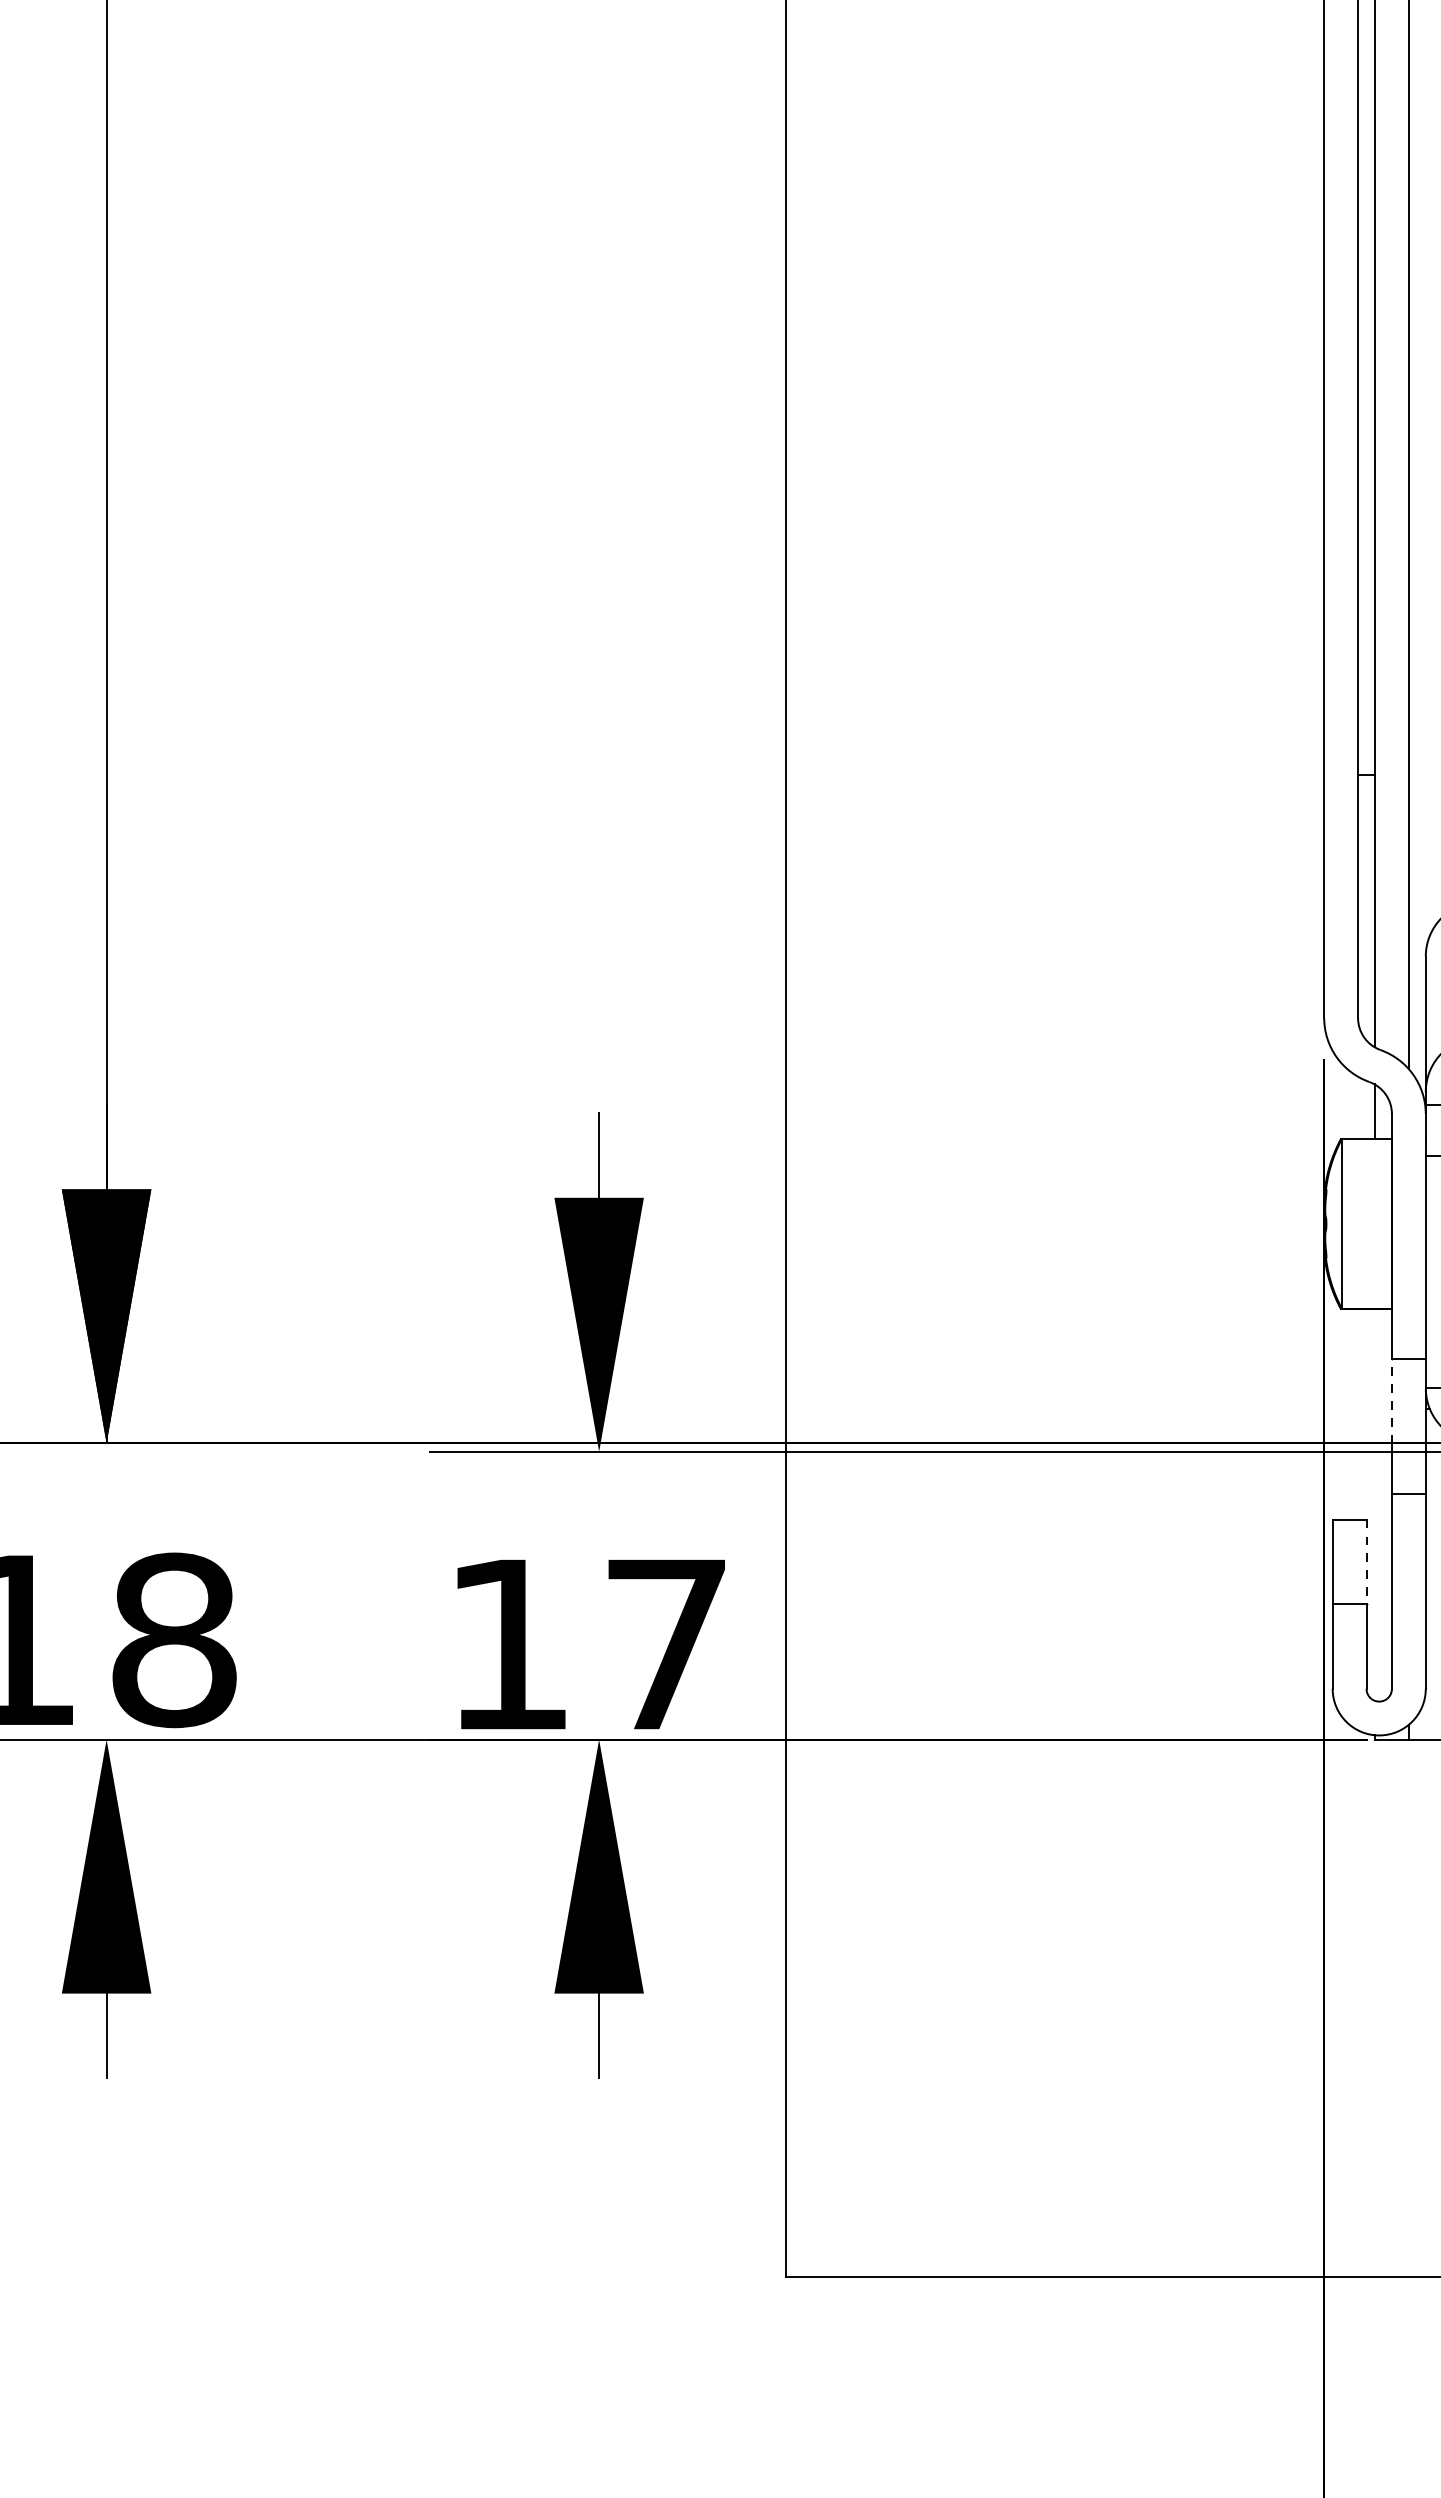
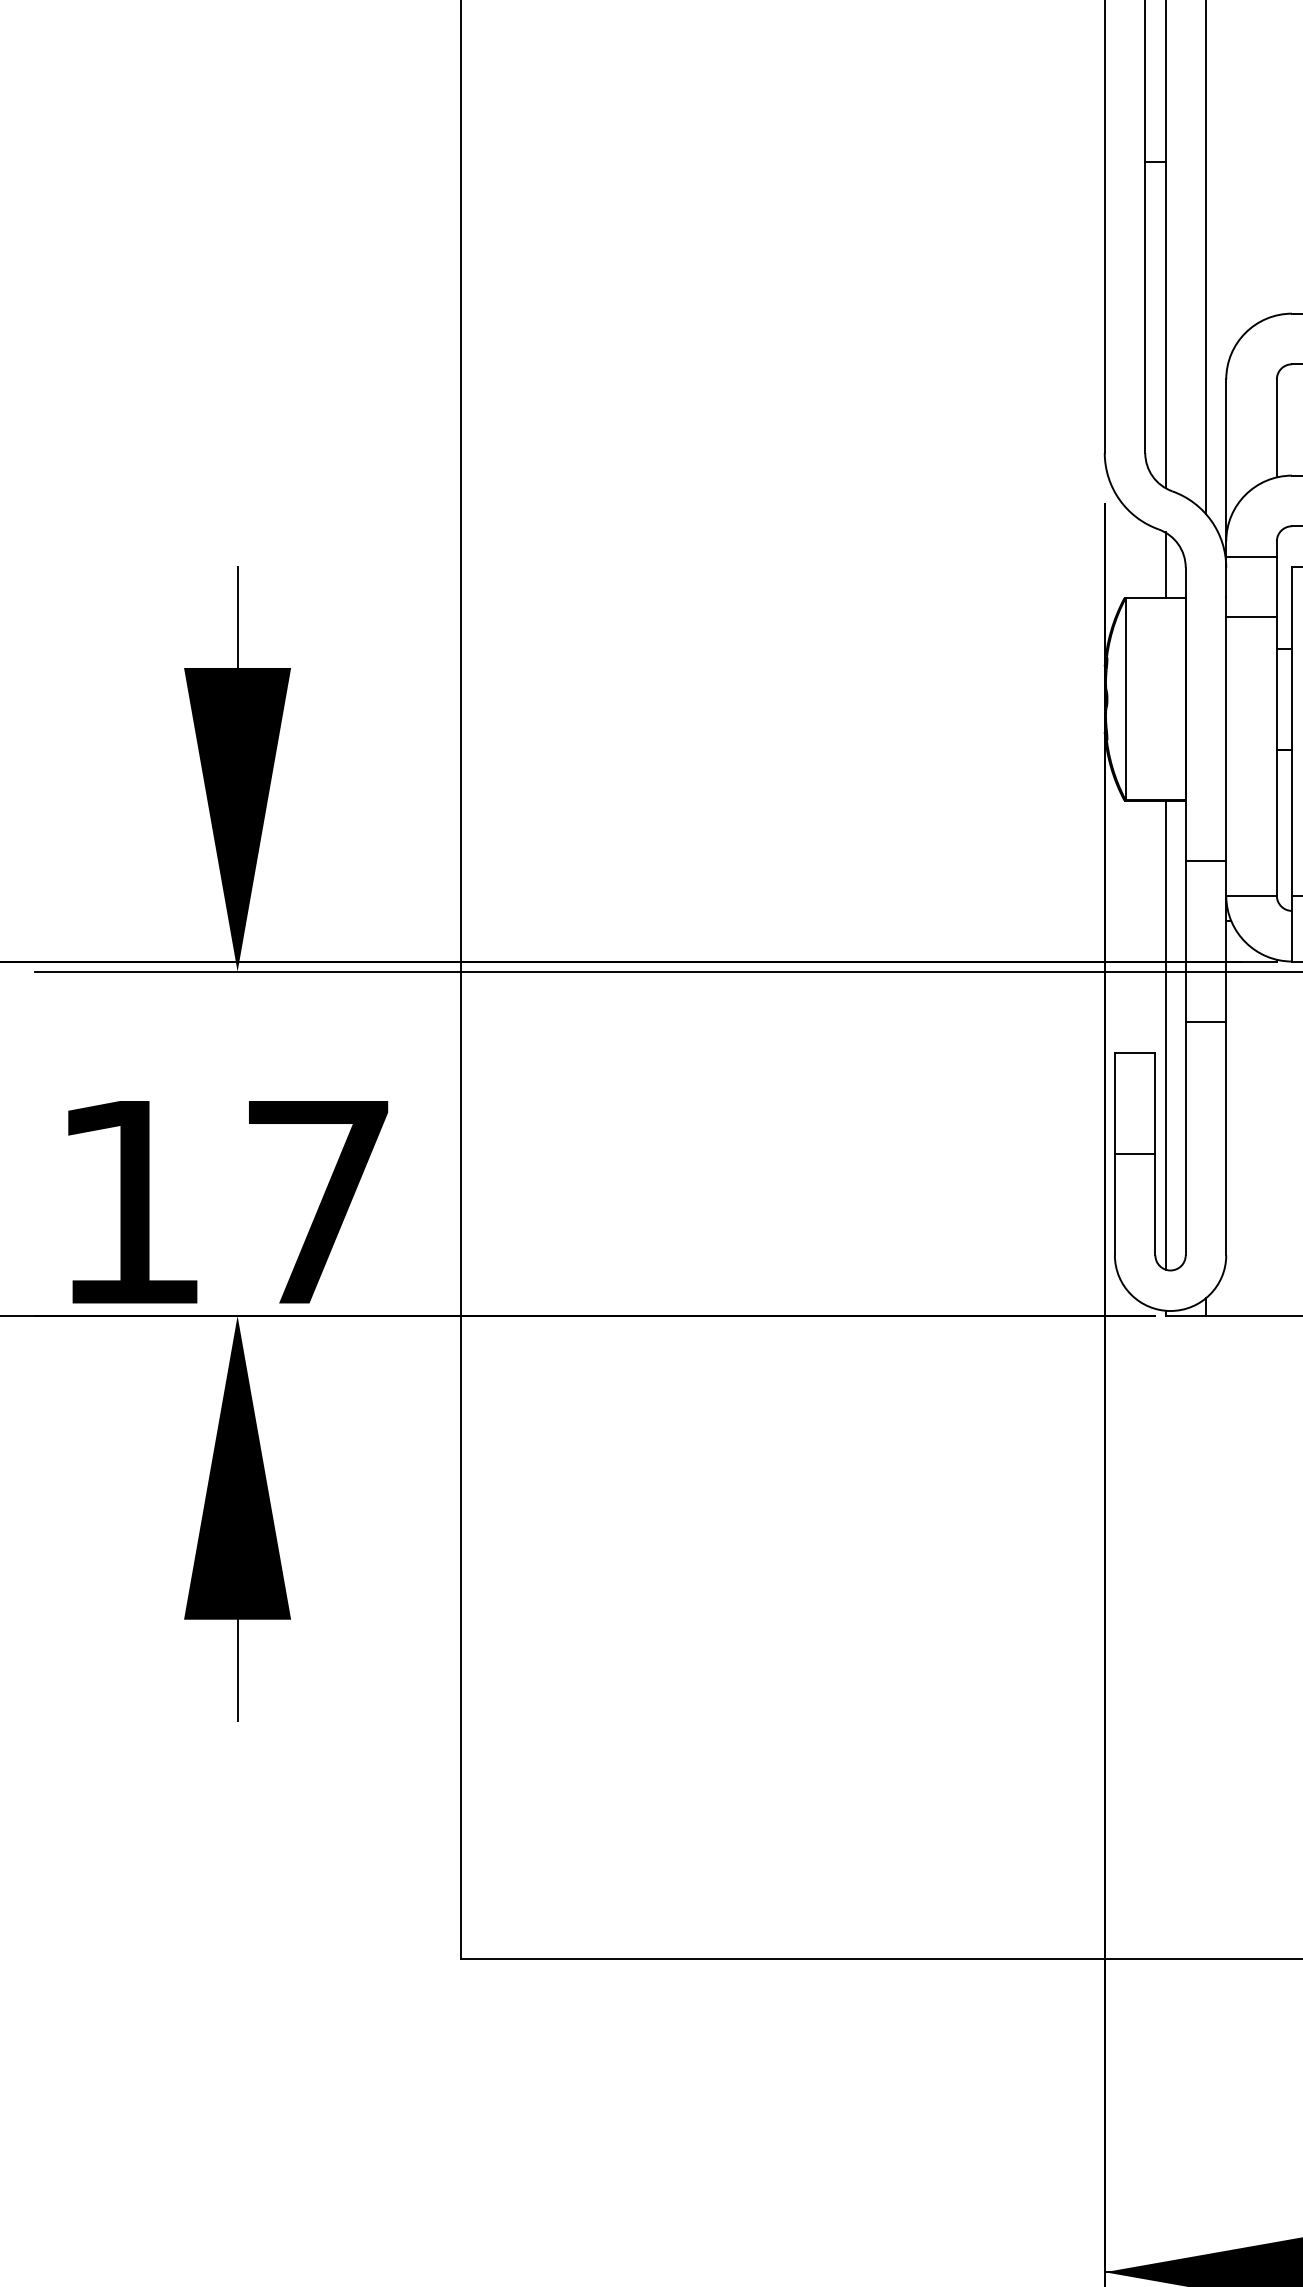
line: (1391, 1400) -> (1185, 910), dashed -> solid
line: (1375, 1504) -> (1166, 1034), added
line: (1366, 1562) -> (1155, 1104), dashed -> solid

